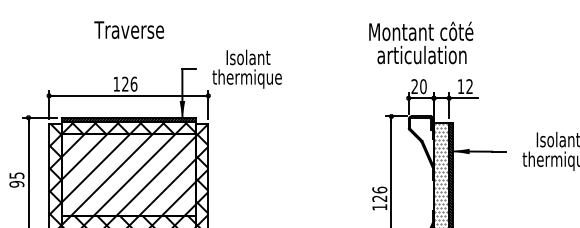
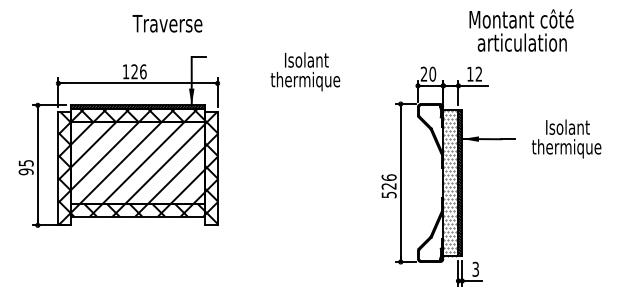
text: (129, 29) -> (167, 23), moved
text: (421, 42) -> (521, 30), moved
text: (247, 68) -> (305, 71), moved
text: (379, 206) -> (388, 194), 126 -> 526

